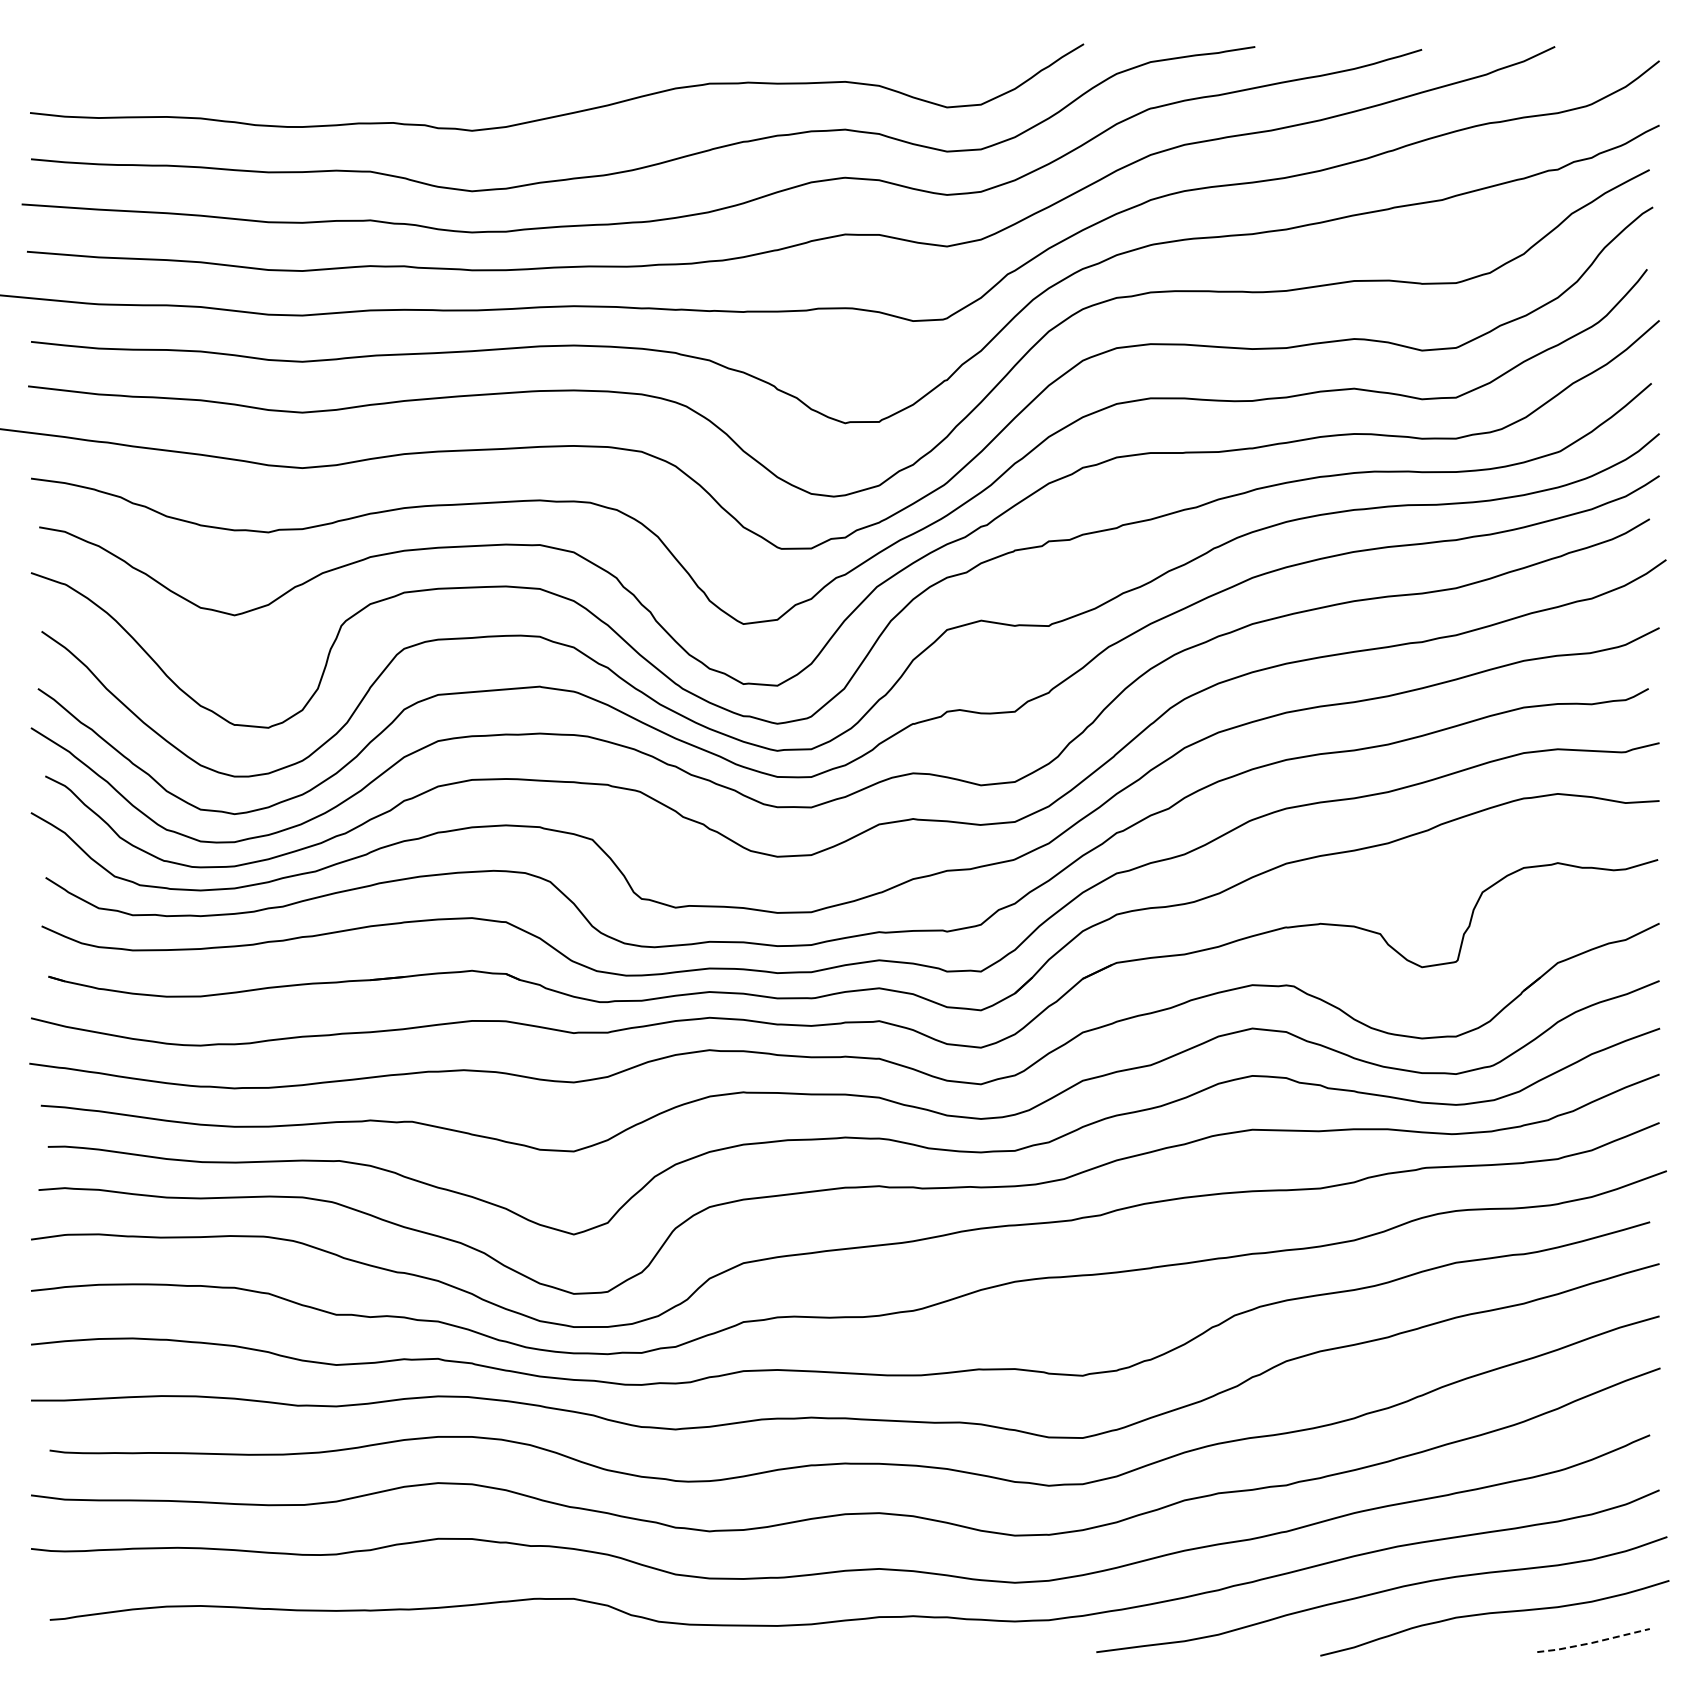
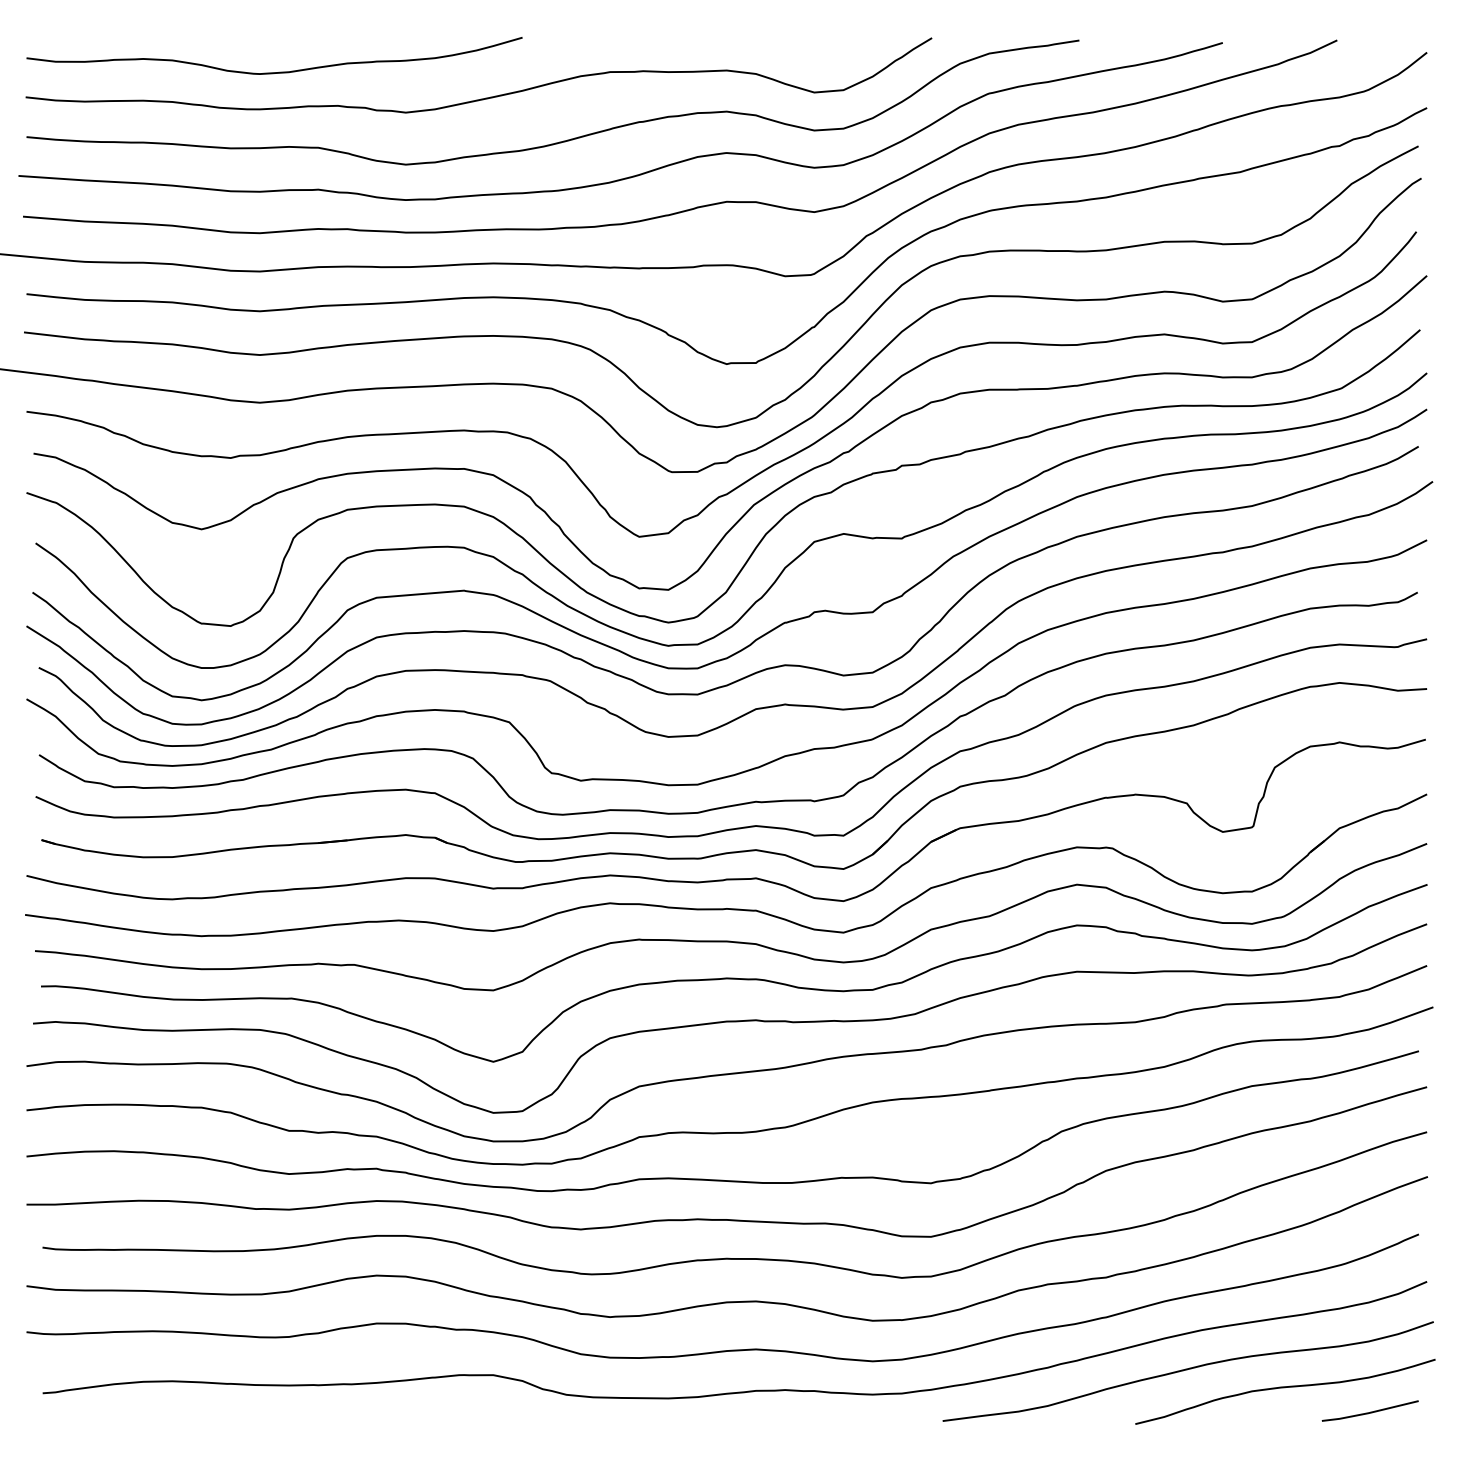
curve: (320, 83) -> (275, 71), added
line: (1592, 1642) -> (1369, 1412), dashed -> solid

